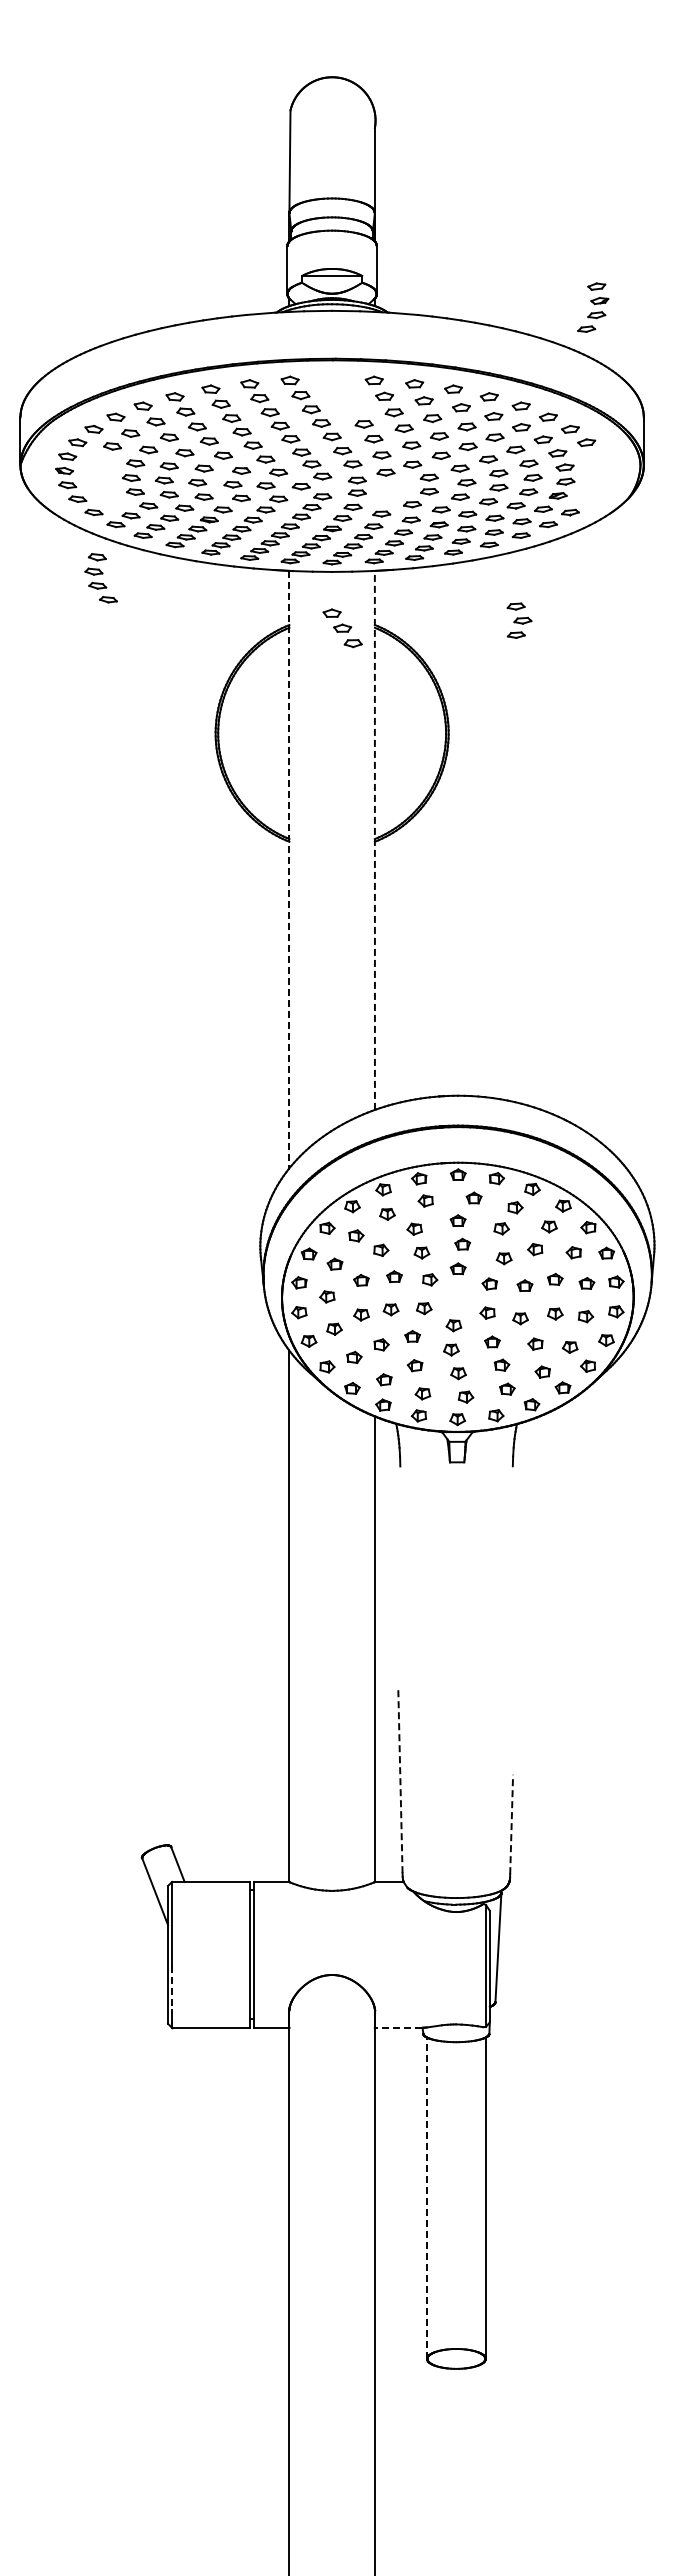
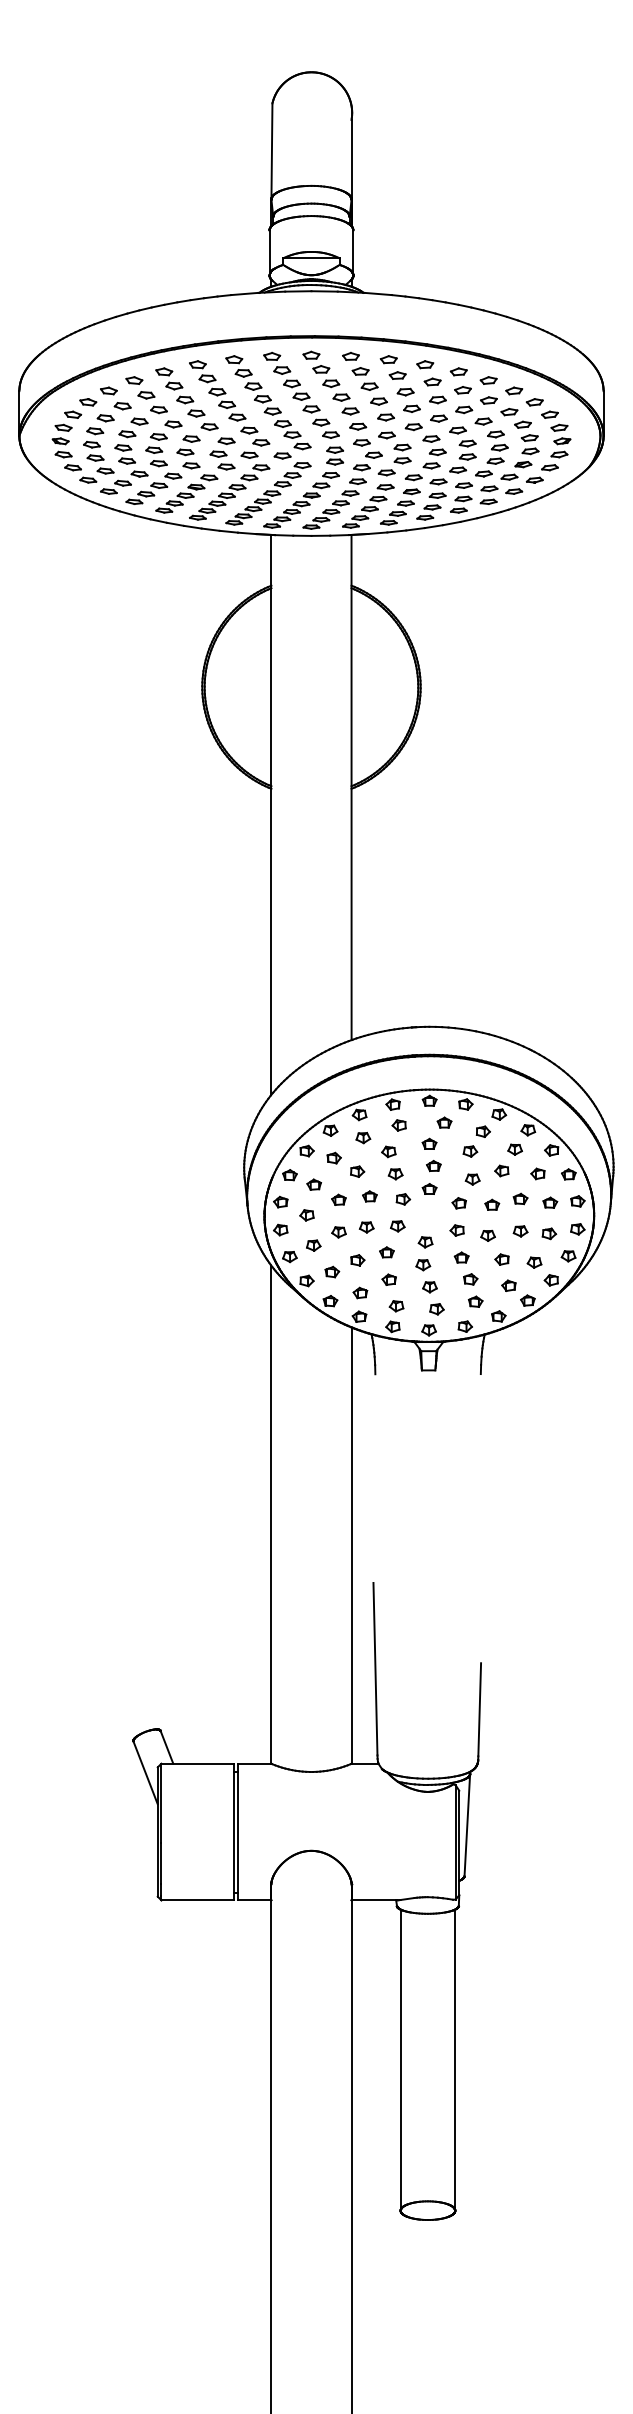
part: (593, 307) -> (556, 447), moved
part: (392, 492) -> (368, 461), added
part: (100, 578) -> (98, 451), moved
part: (519, 620) -> (487, 581), removed
part: (342, 628) -> (321, 369), moved
line: (374, 839) -> (351, 786), dashed -> solid
line: (289, 869) -> (271, 814), dashed -> solid
line: (400, 1780) -> (375, 1668), dashed -> solid
line: (511, 1824) -> (479, 1709), dashed -> solid
line: (172, 1988) -> (161, 1863), dashed -> solid
line: (398, 2027) -> (373, 1900), dashed -> solid
line: (427, 2198) -> (400, 2060), dashed -> solid

